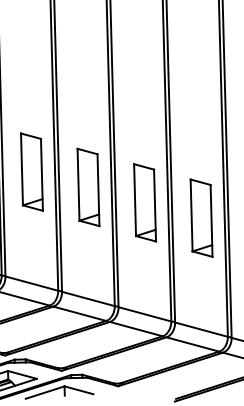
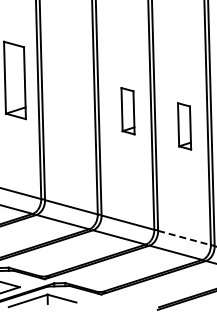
part: (88, 187) -> (71, 95), removed
part: (144, 202) -> (127, 110), size x0.6
part: (201, 217) -> (184, 125), size x0.6
line: (201, 329) -> (184, 237), solid -> dashed

